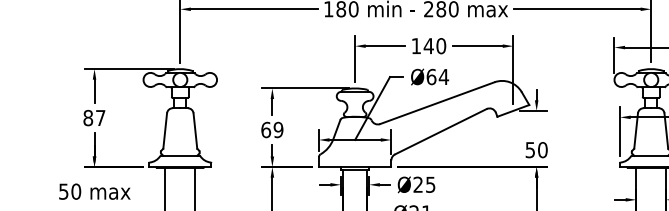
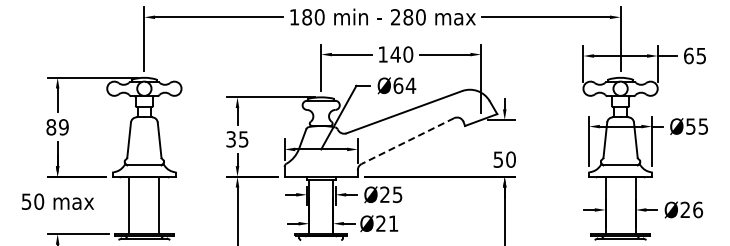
text: (100, 118) -> (63, 127), 87 -> 89
text: (272, 130) -> (237, 139), 69 -> 35
line: (440, 132) -> (407, 141), solid -> dashed

